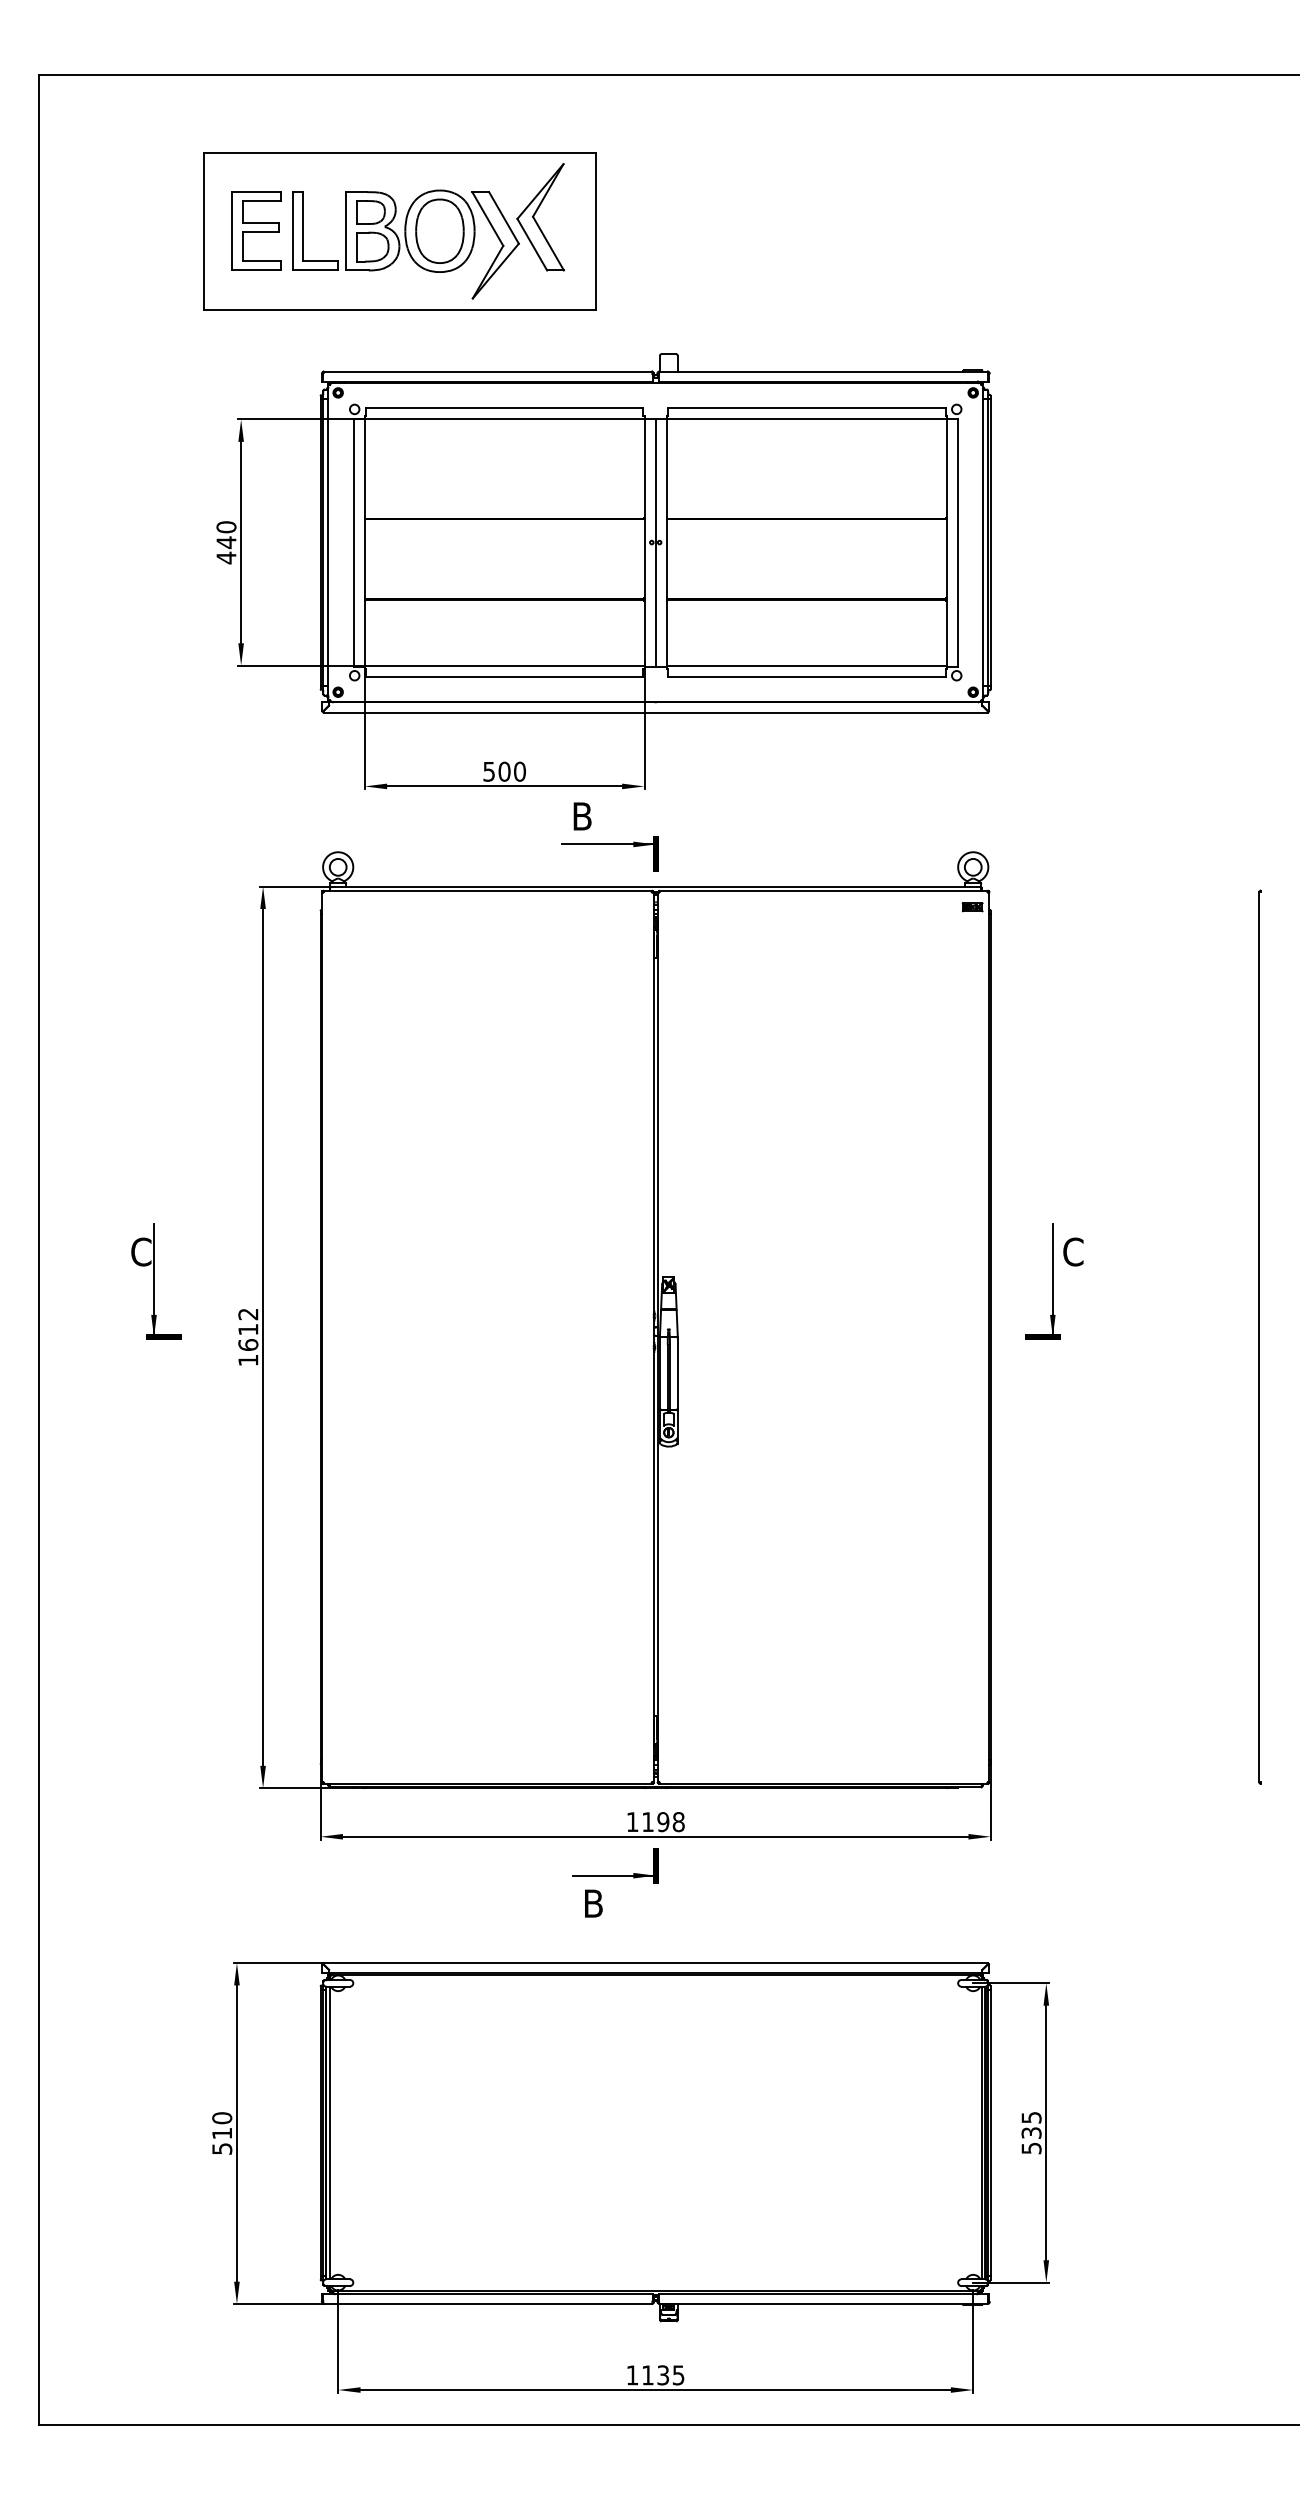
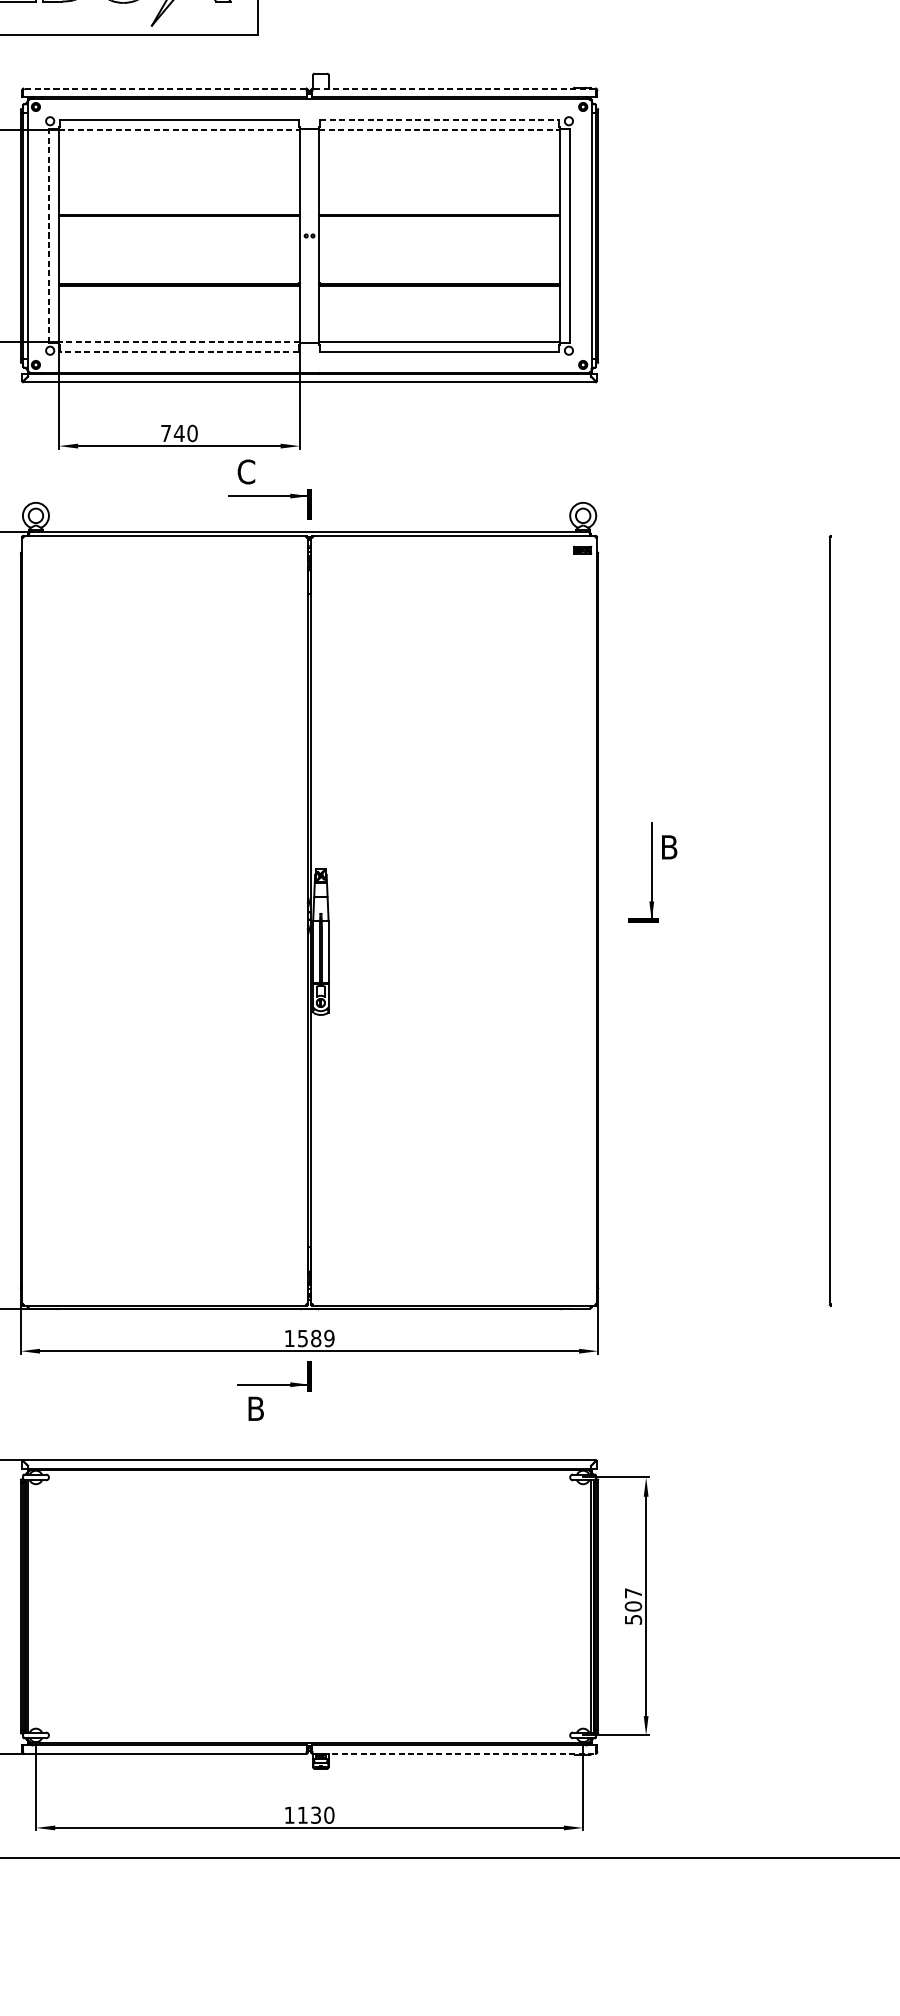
line: (487, 371) -> (164, 88), solid -> dashed
line: (823, 371) -> (454, 88), solid -> dashed
line: (806, 408) -> (439, 120), solid -> dashed
line: (504, 419) -> (179, 129), solid -> dashed
line: (806, 419) -> (439, 129), solid -> dashed
line: (353, 542) -> (49, 235), solid -> dashed
line: (655, 542) -> (309, 235), removed
line: (504, 665) -> (179, 341), solid -> dashed
line: (504, 676) -> (179, 351), solid -> dashed
text: (496, 771) -> (172, 433), 500 -> 740
text: (582, 816) -> (246, 472), B -> C
text: (1073, 1251) -> (669, 846), C -> B
text: (663, 1822) -> (316, 1338), 1198 -> 1589
text: (1031, 2125) -> (633, 1599), 535 -> 507
line: (823, 2304) -> (454, 1754), solid -> dashed
text: (678, 2375) -> (329, 1815), 1135 -> 1130

